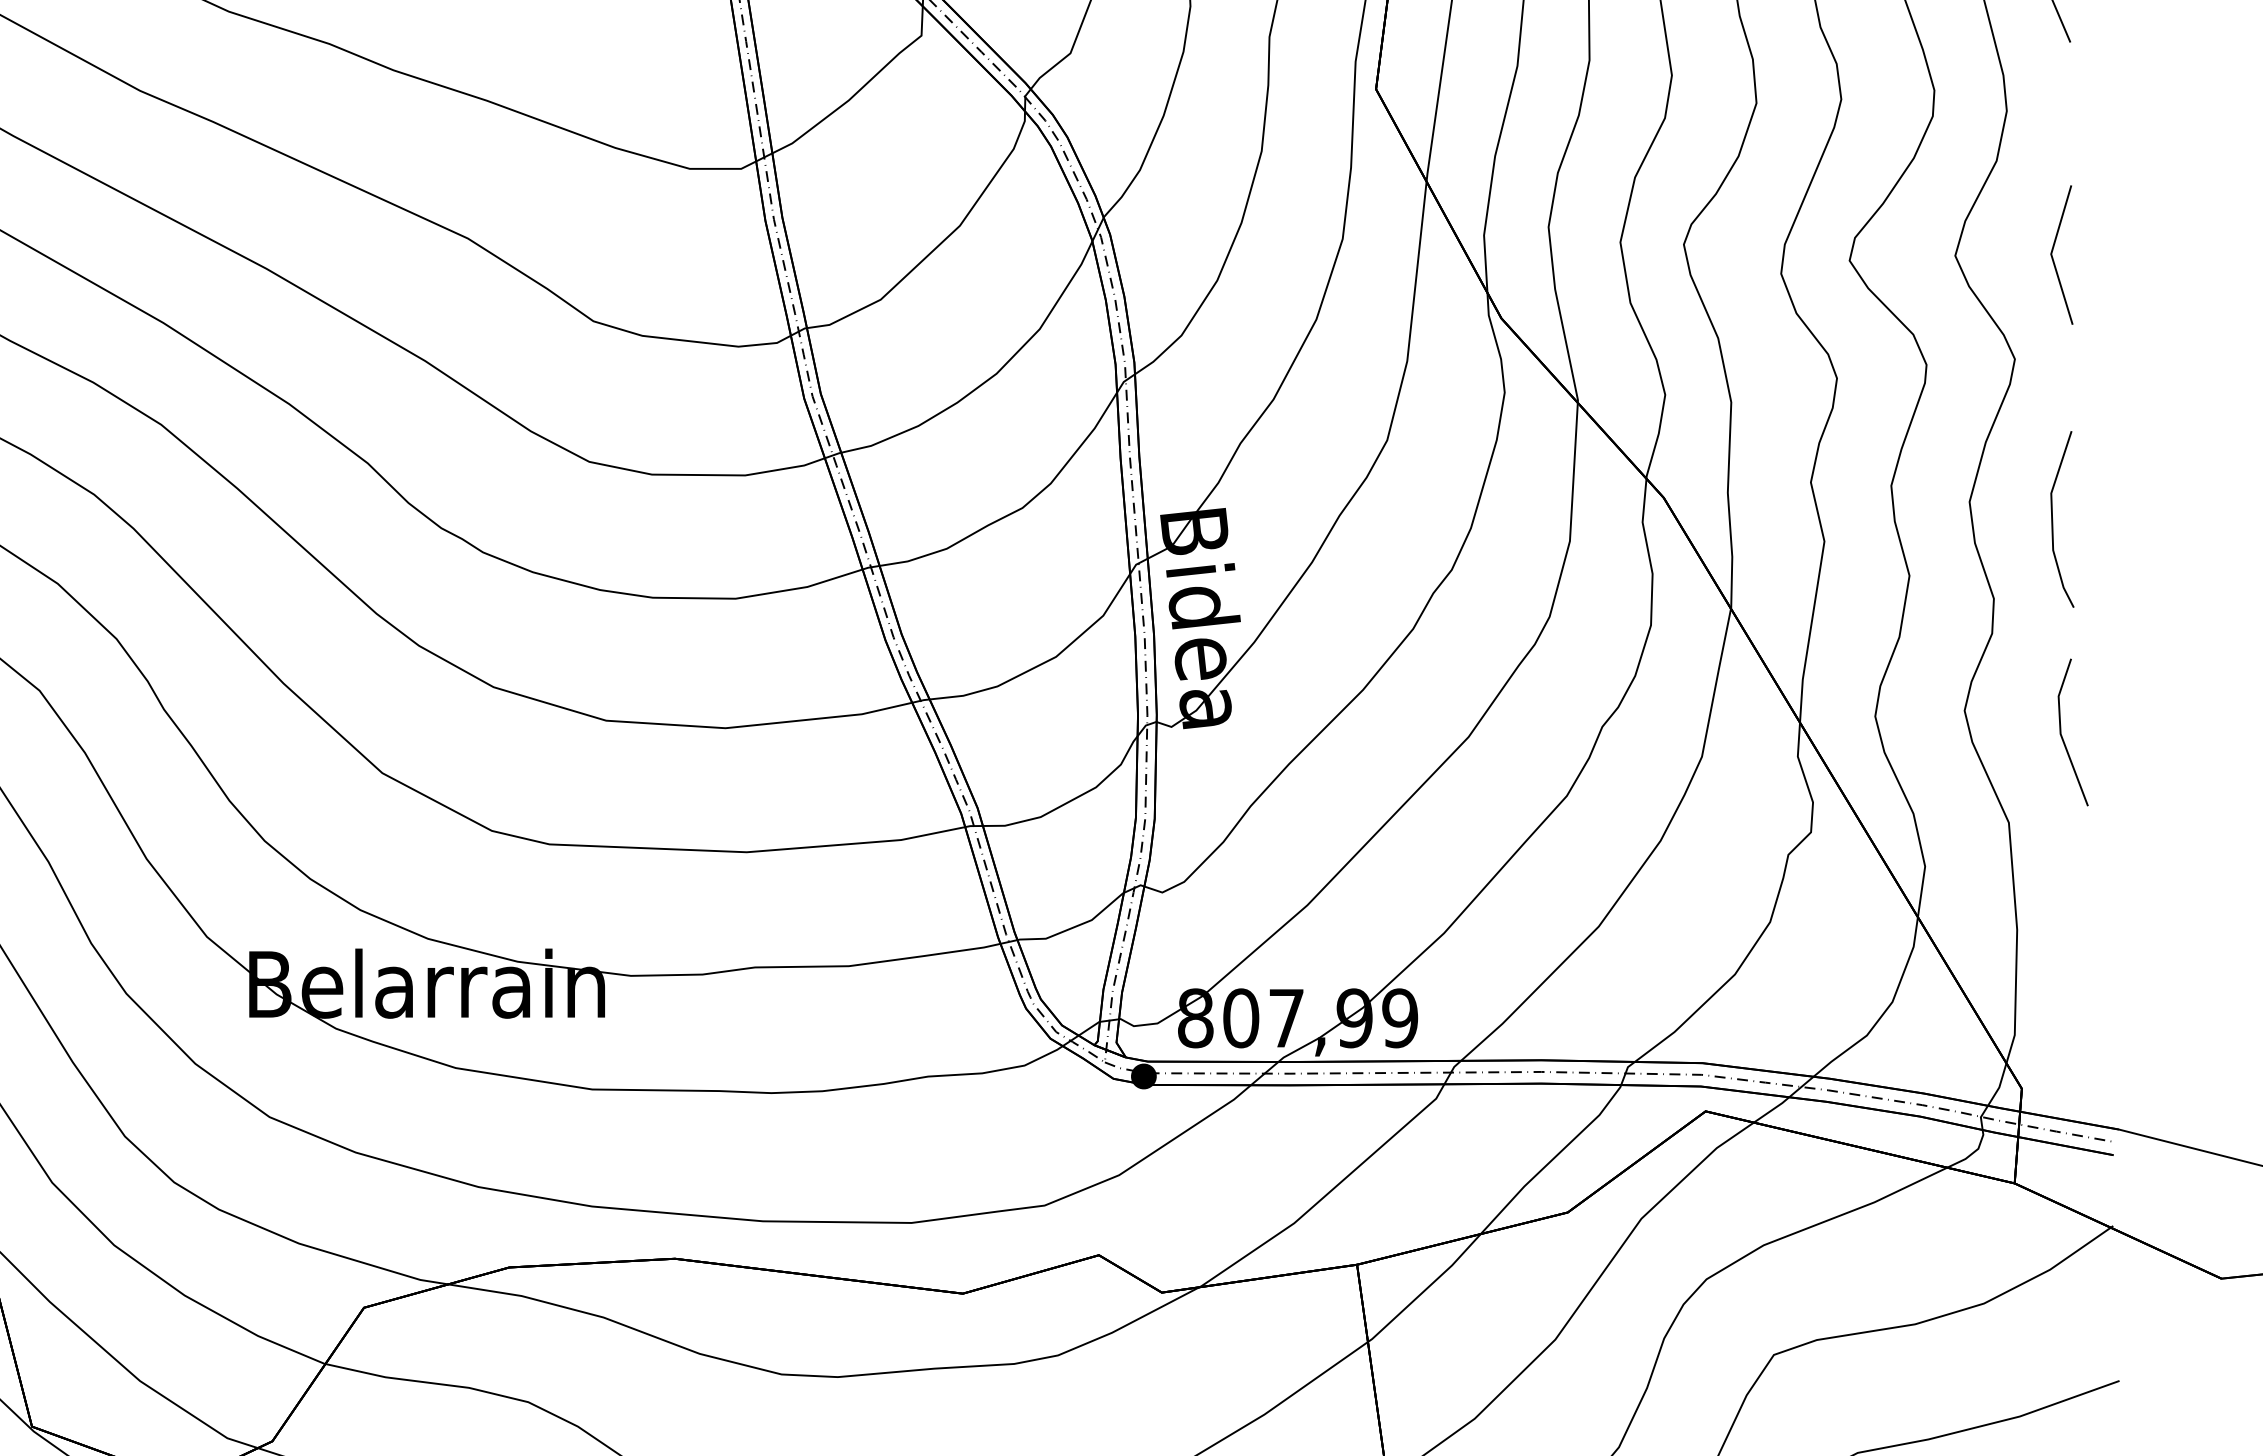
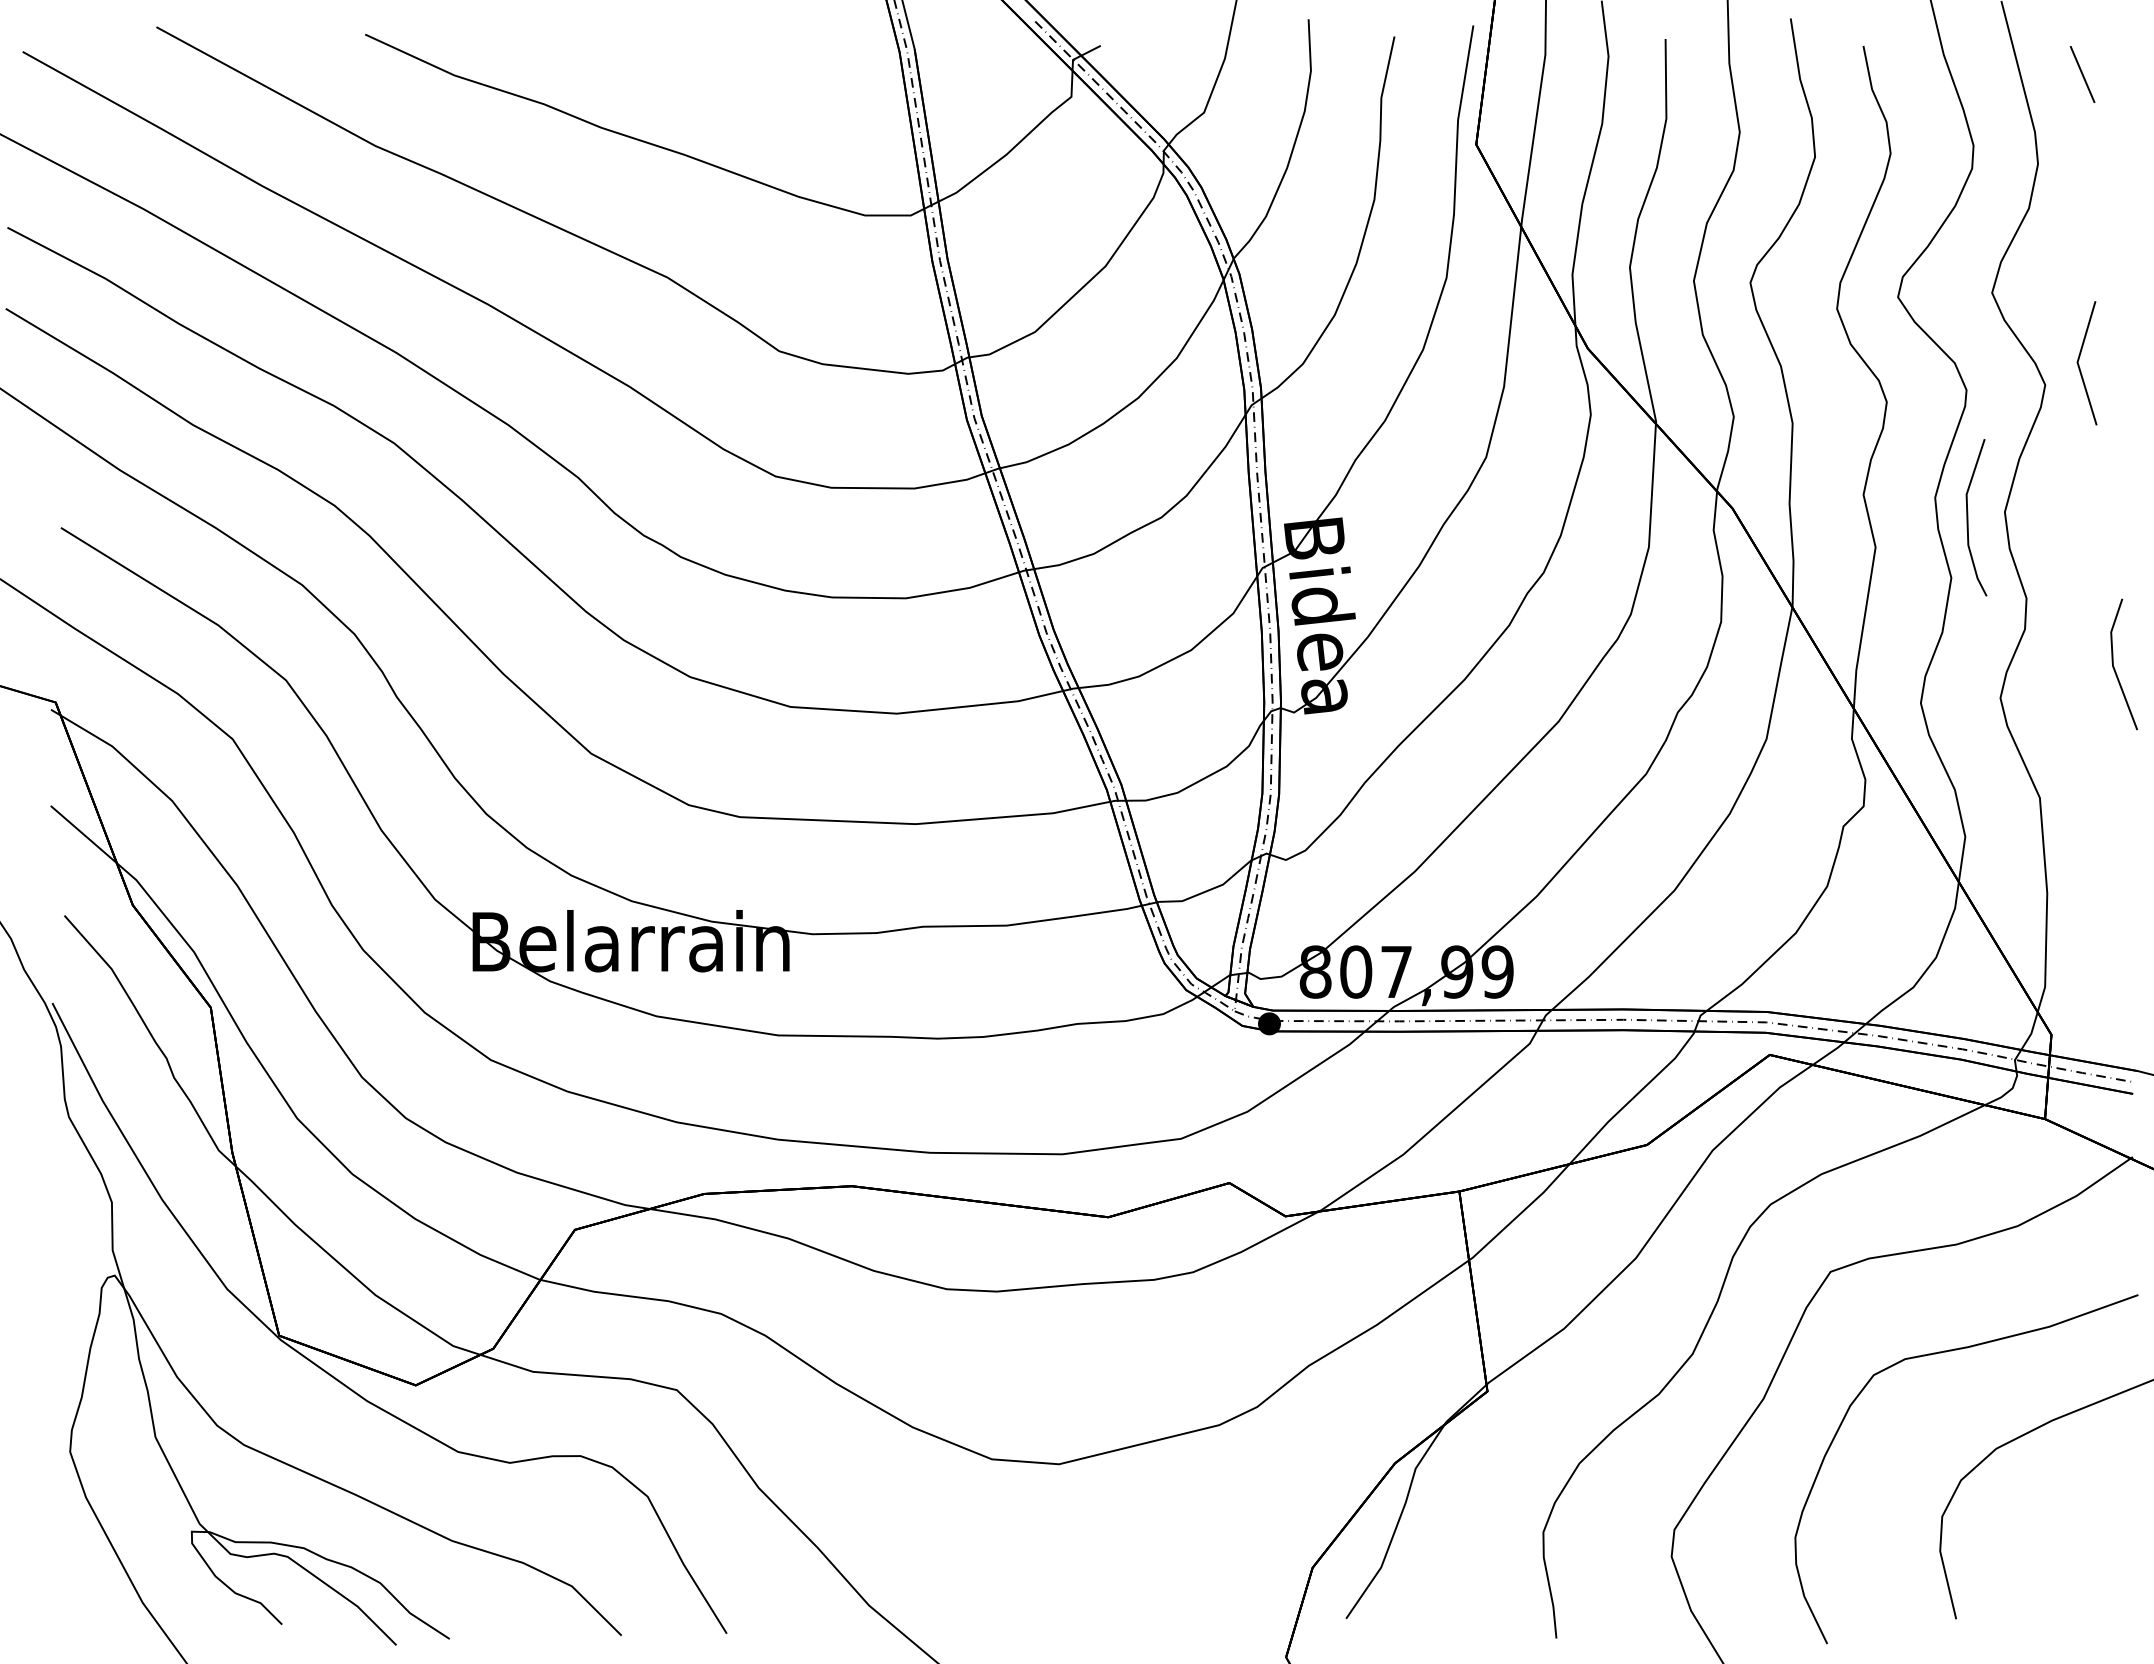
line: (2053, 256) -> (2079, 364), moved
line: (2053, 519) -> (1968, 517), moved
line: (2062, 734) -> (2114, 666), moved

